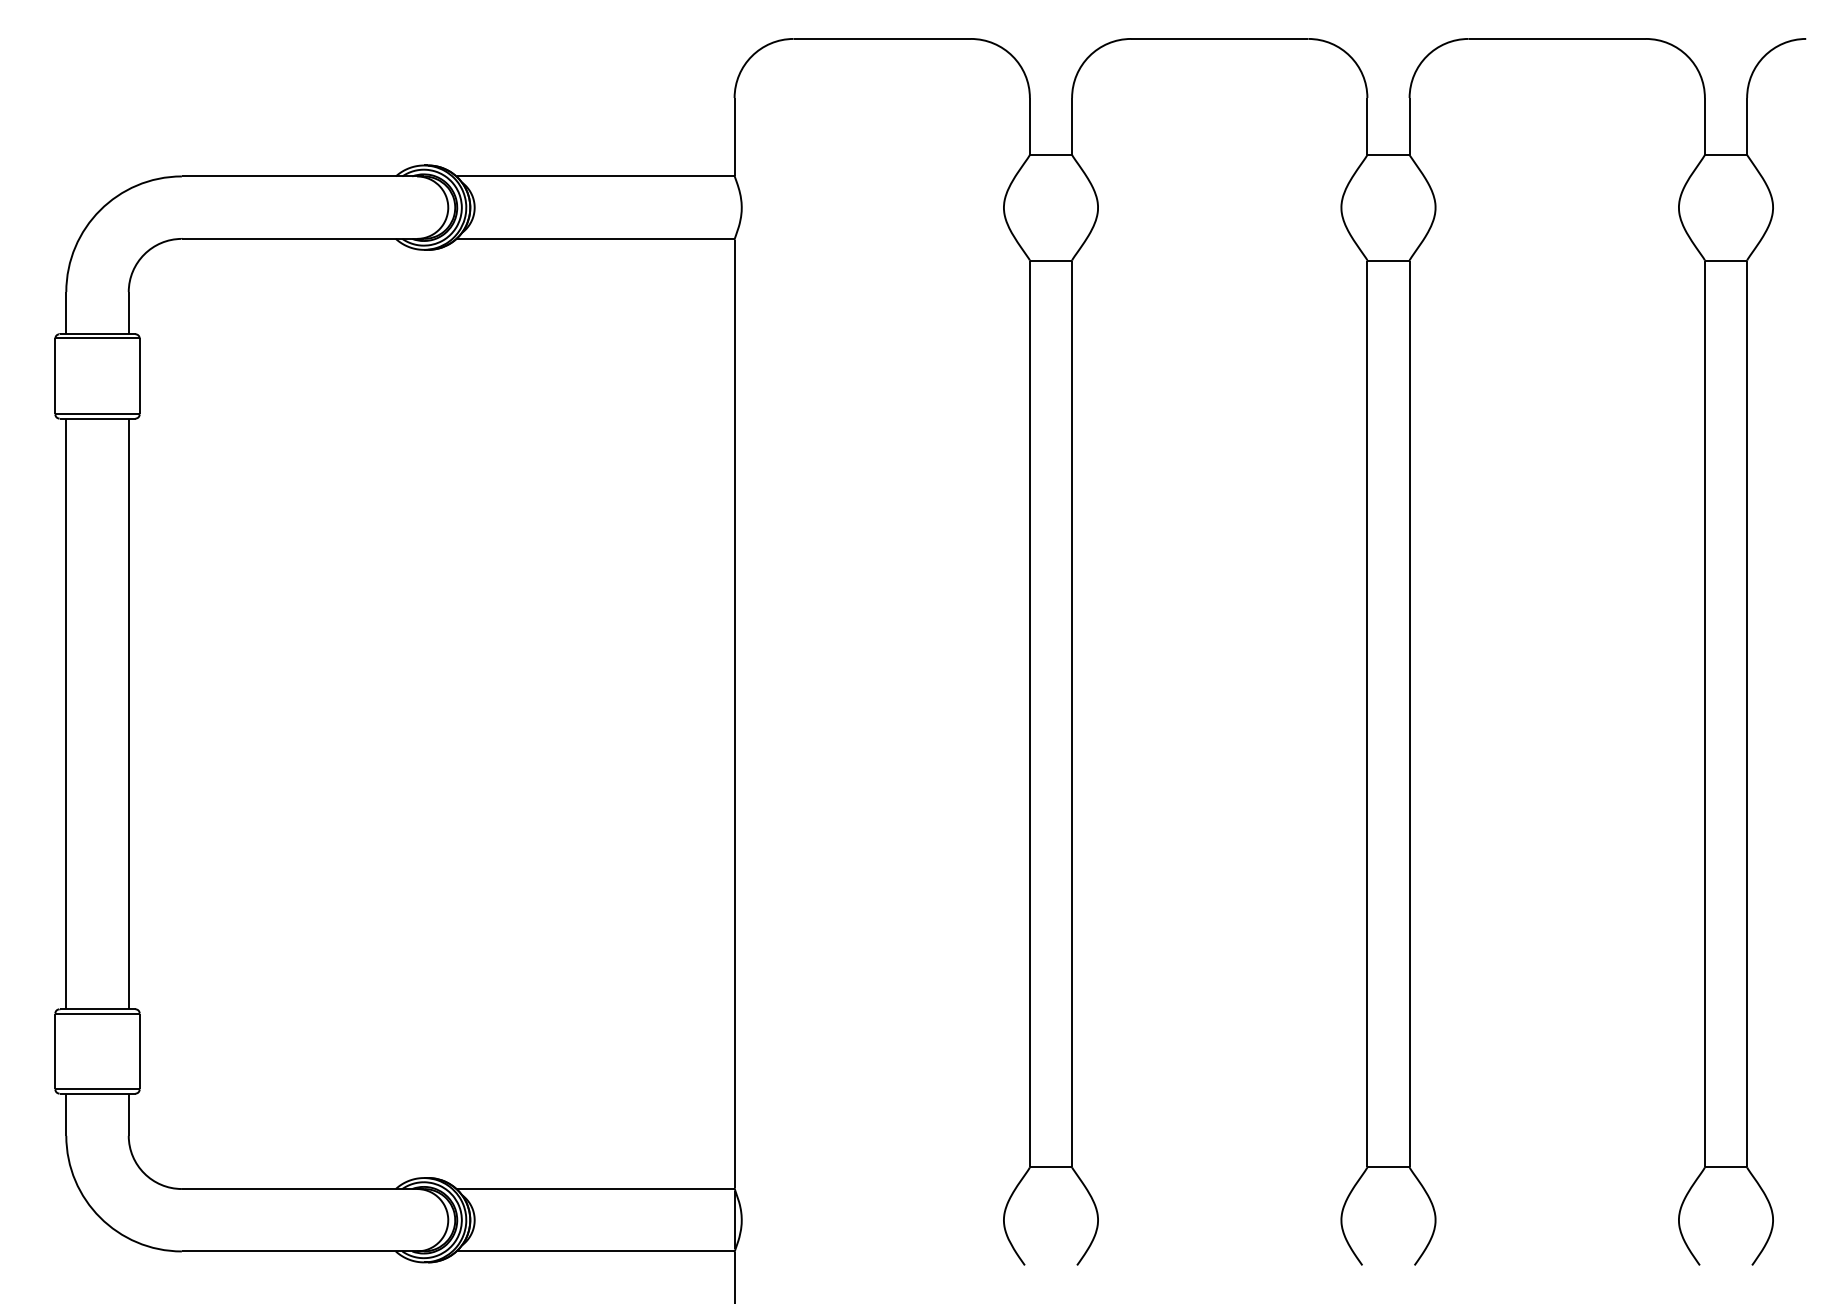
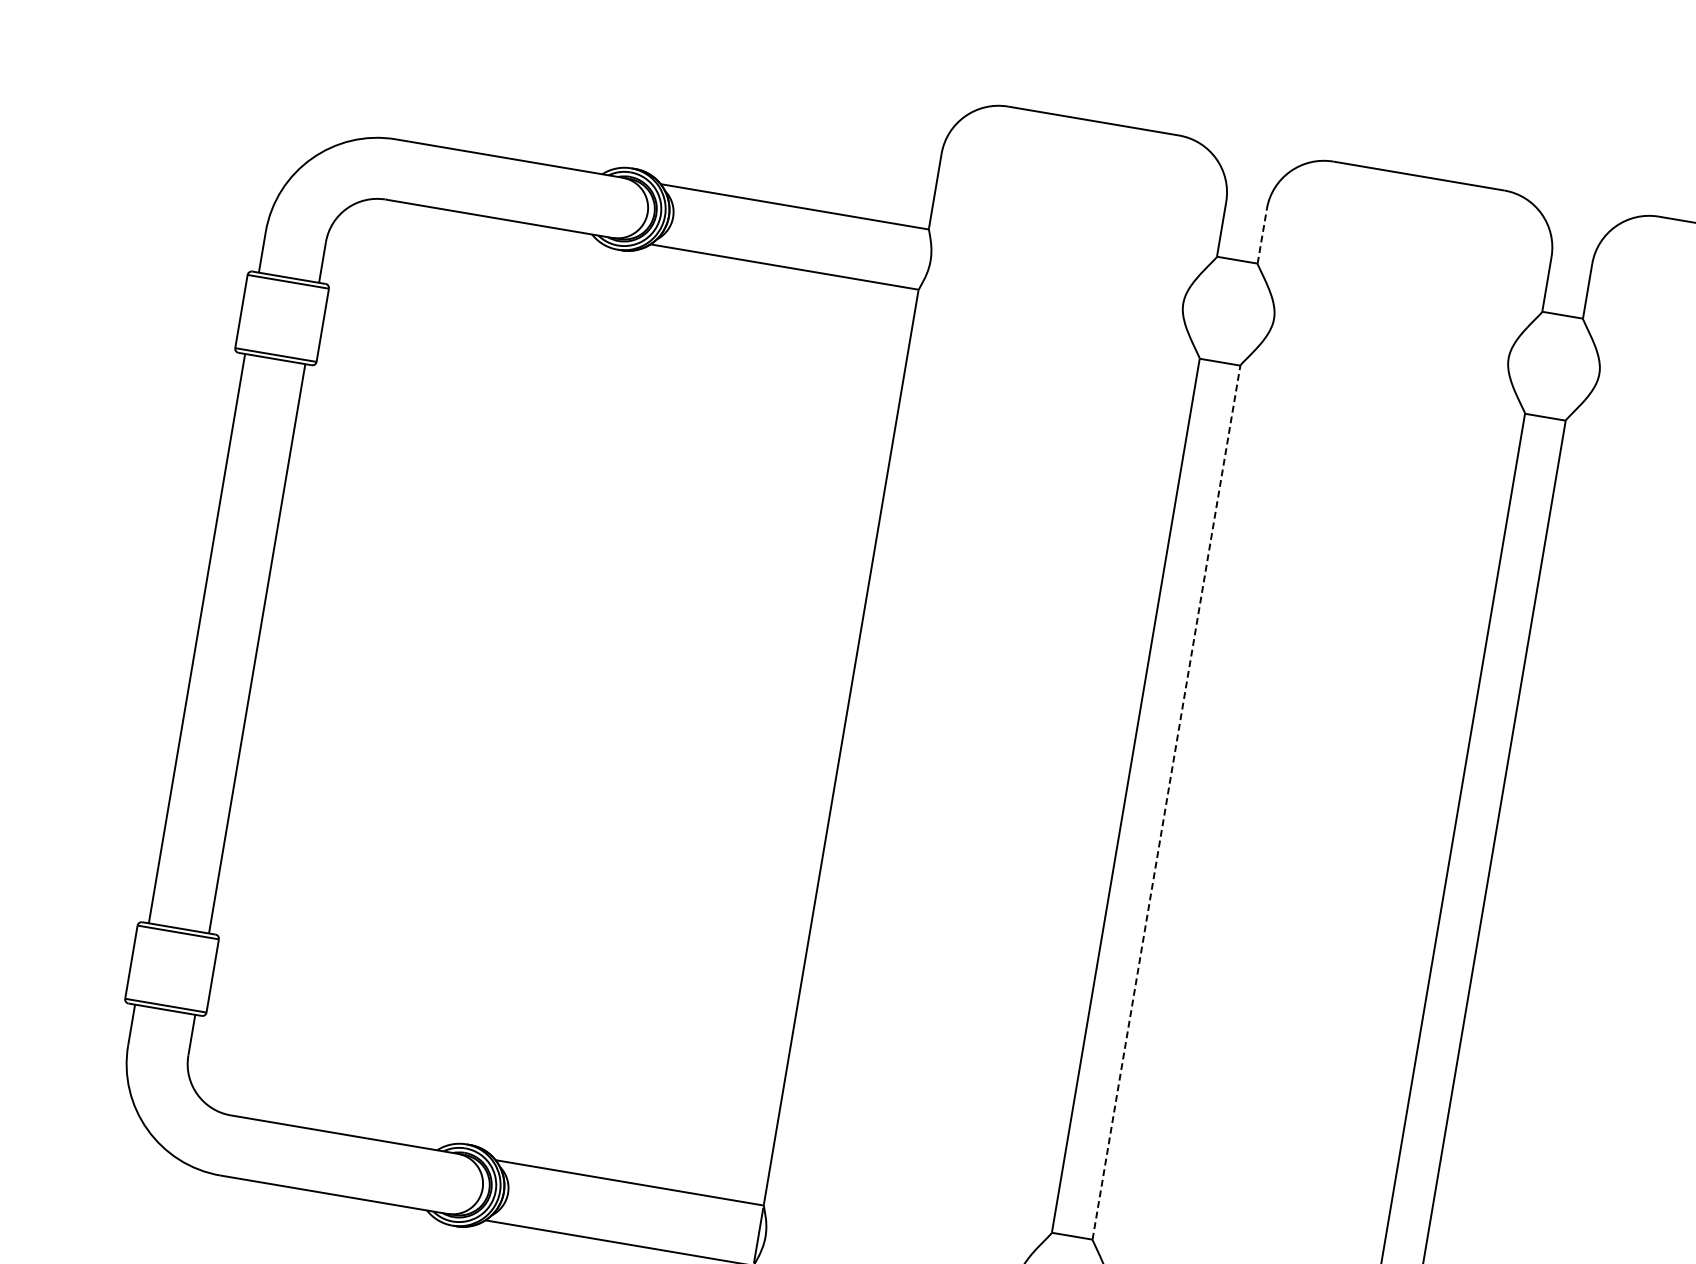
line: (1072, 125) -> (1262, 235), solid -> dashed
line: (1072, 713) -> (1166, 802), solid -> dashed

